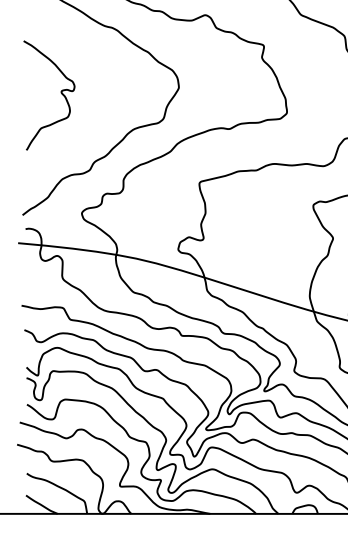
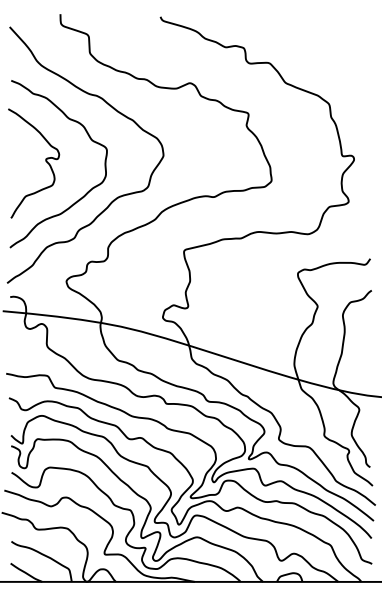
curve: (101, 124) -> (86, 192), added

